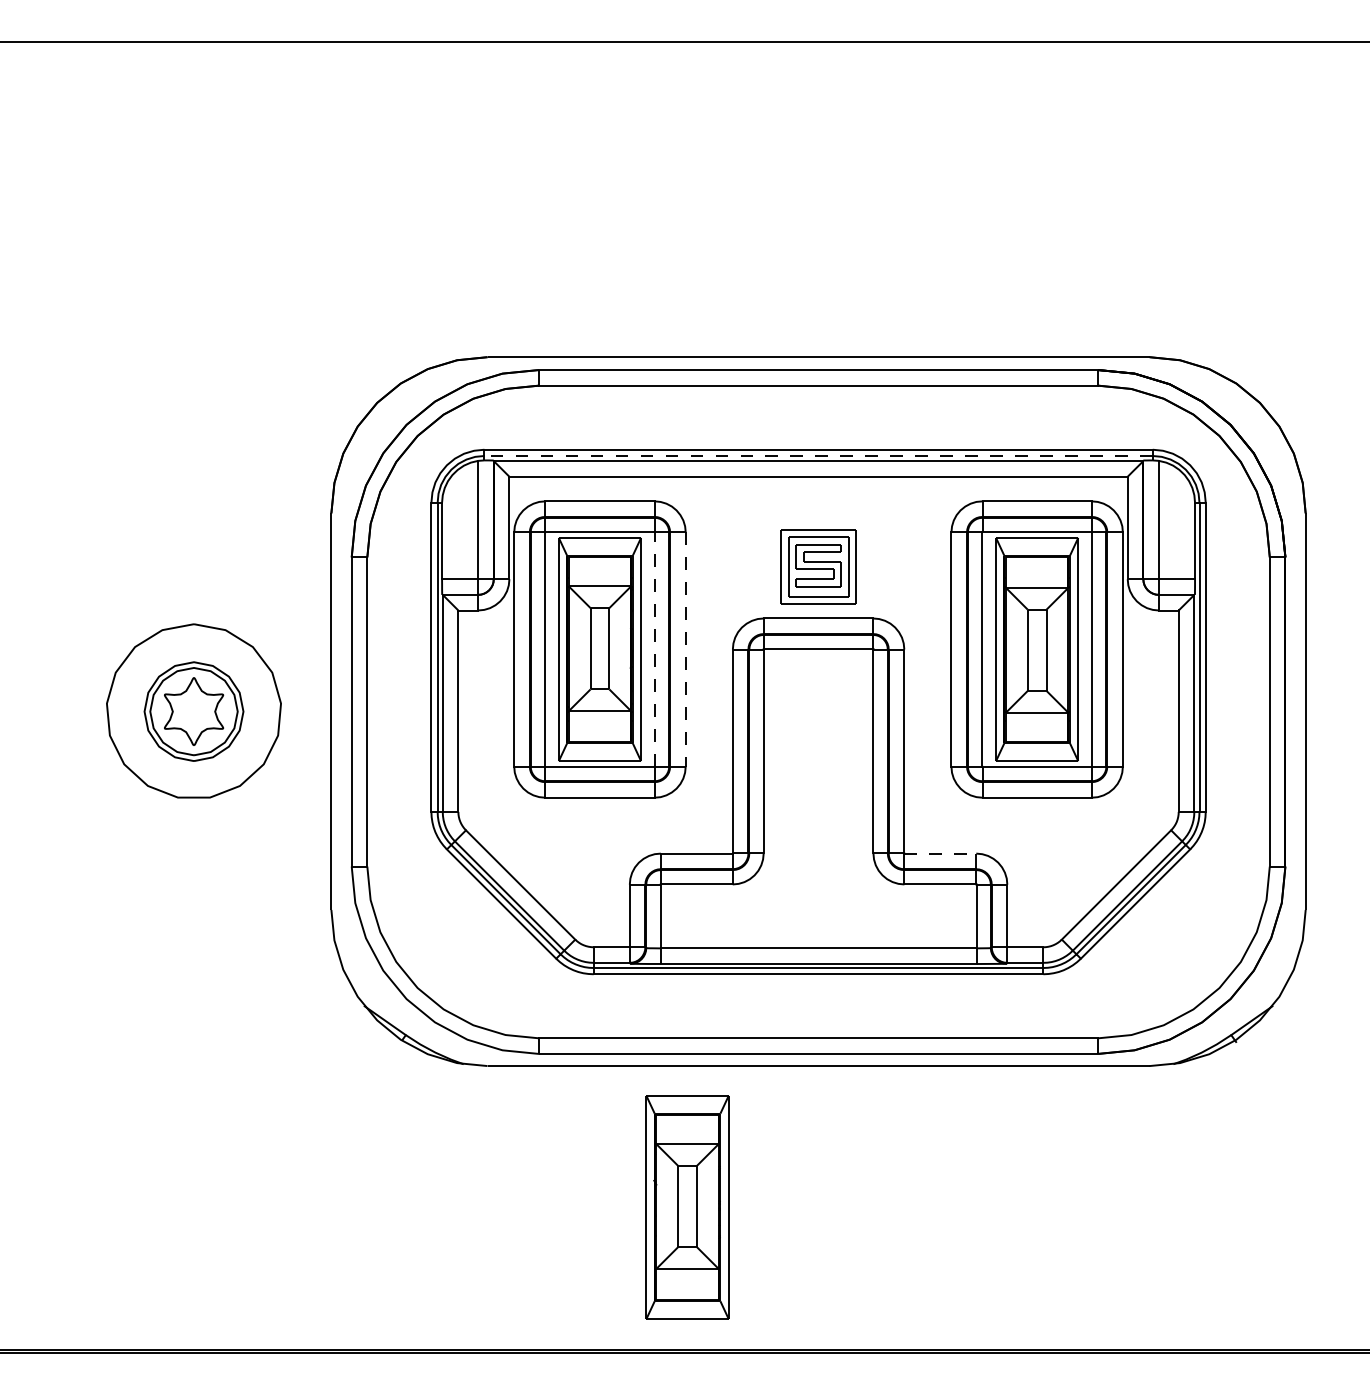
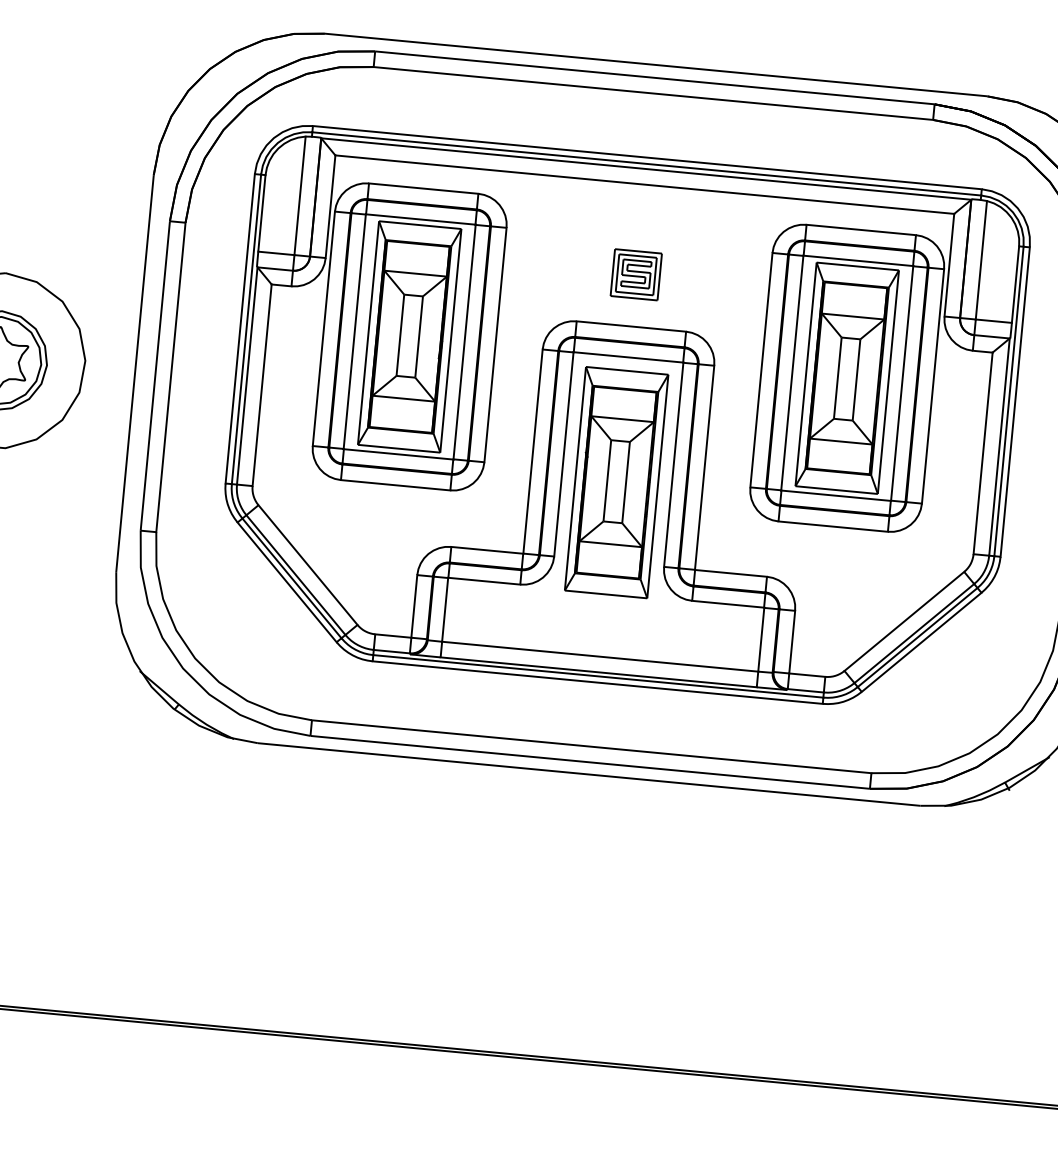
line: (818, 455) -> (646, 163), dashed -> solid
part: (818, 566) -> (636, 274), size x0.62
line: (654, 649) -> (464, 342), dashed -> solid
line: (685, 650) -> (495, 345), dashed -> solid
line: (940, 853) -> (731, 573), dashed -> solid
part: (687, 1207) -> (616, 482), moved

